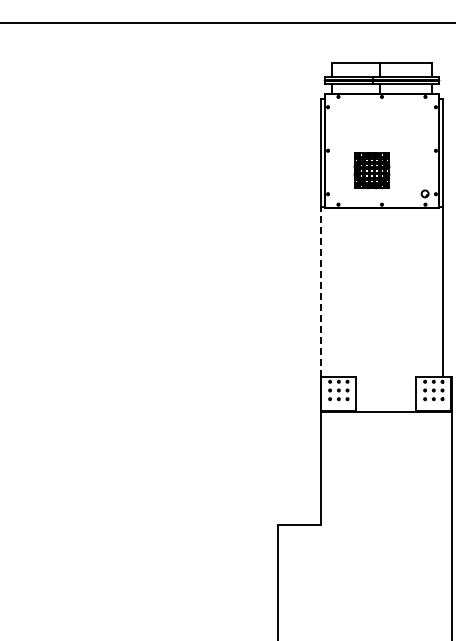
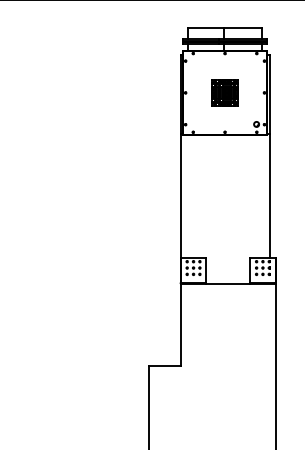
part: (371, 170) -> (224, 92), moved
line: (321, 291) -> (180, 195), dashed -> solid

